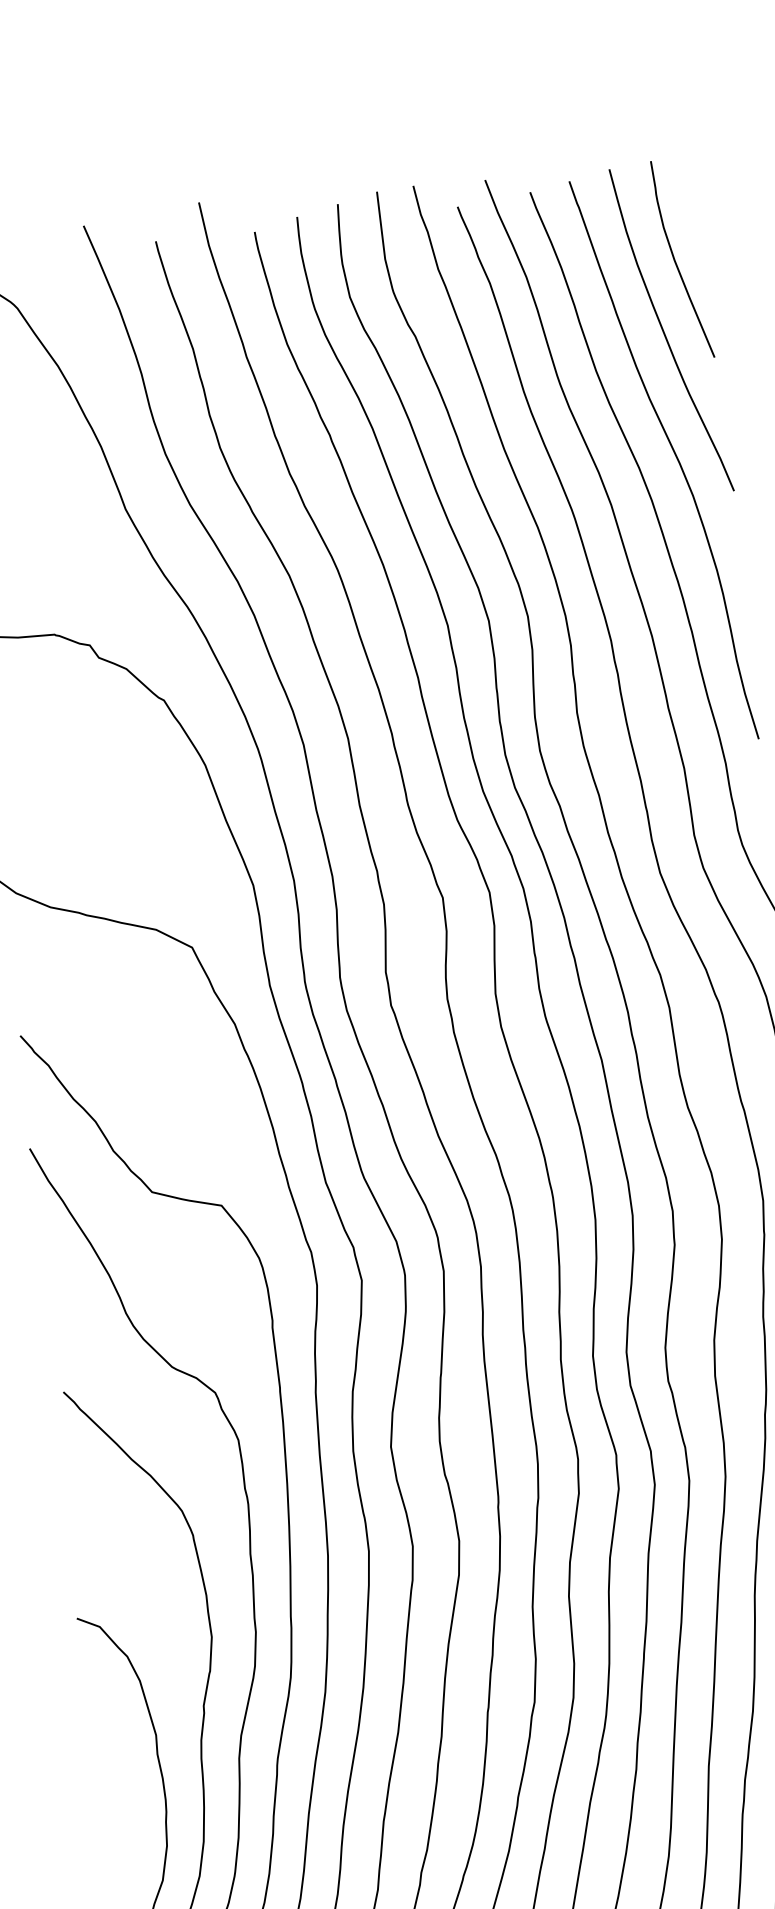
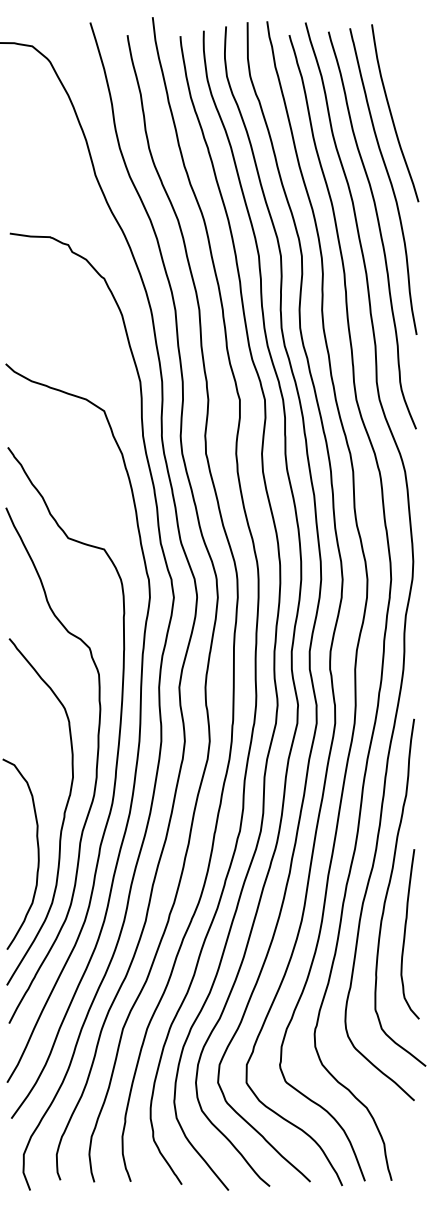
curve: (677, 261) -> (402, 77), removed

